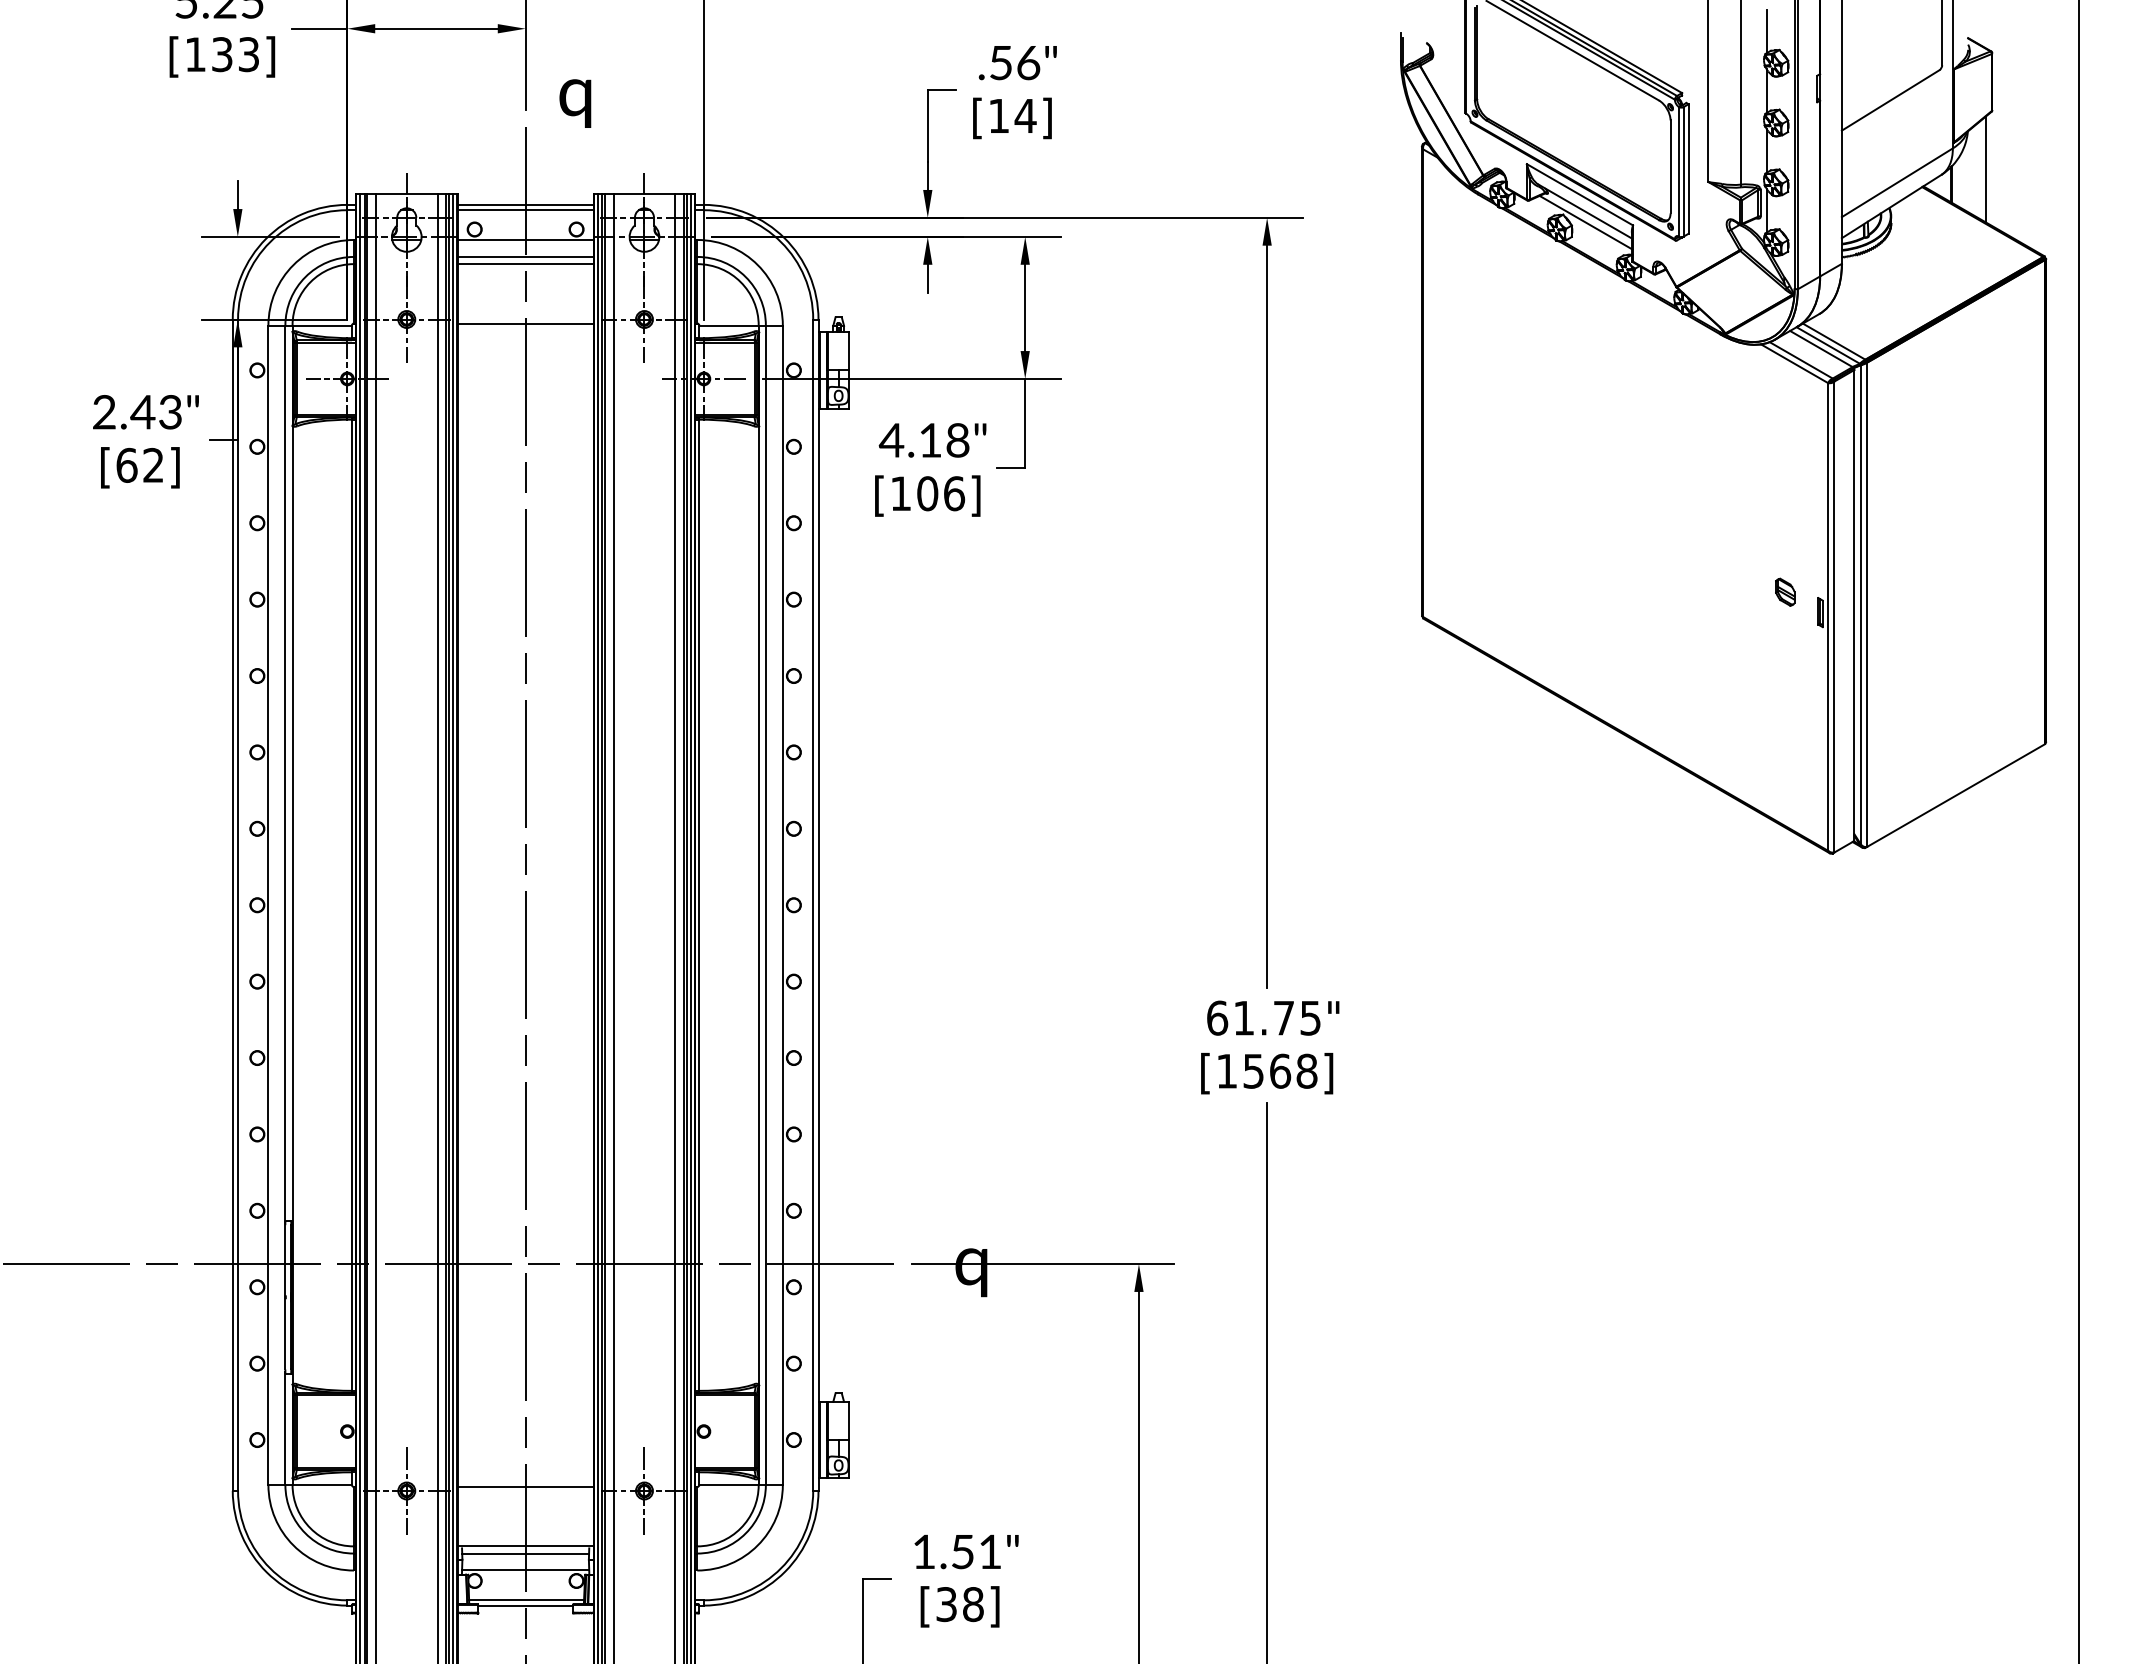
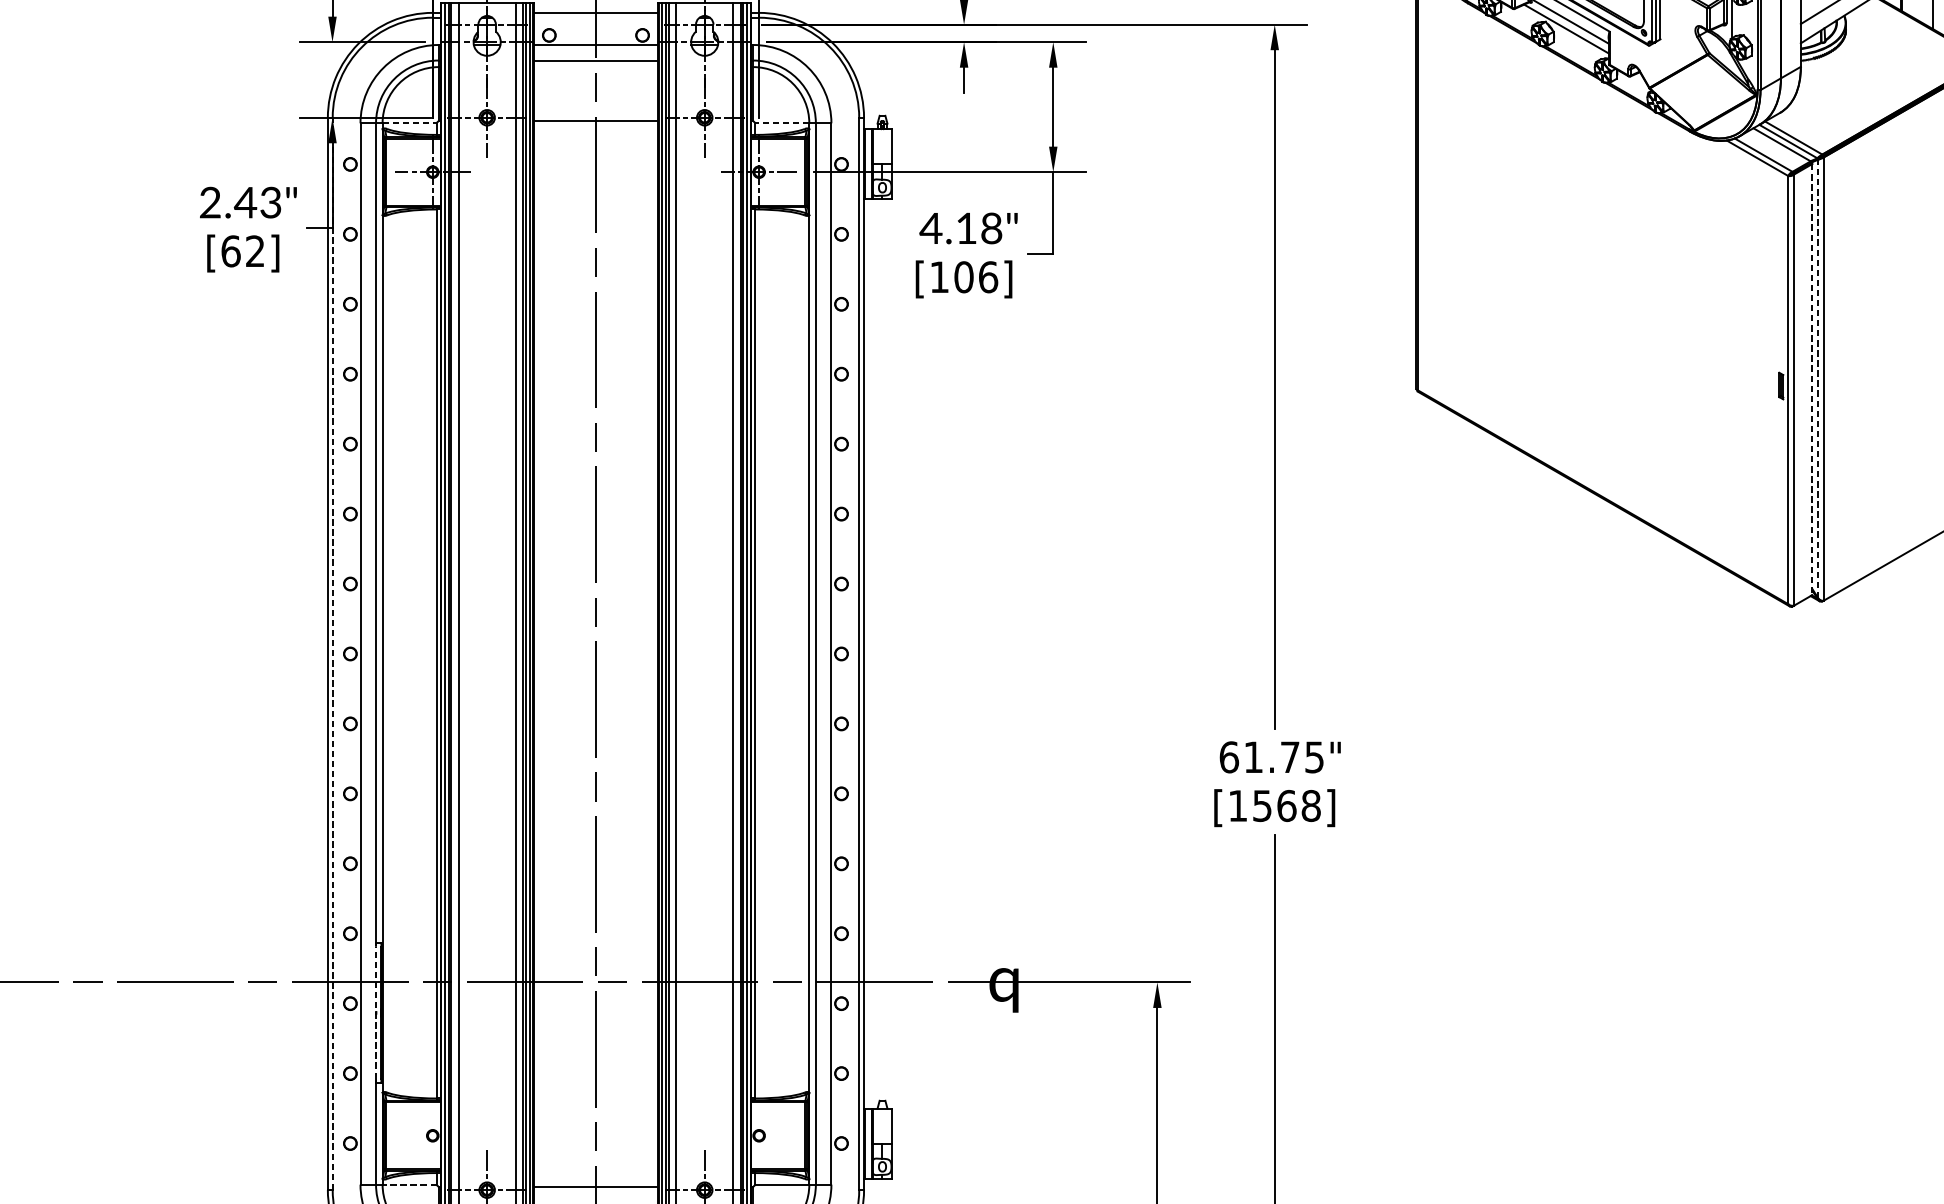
line: (525, 210) -> (595, 18), removed
line: (525, 264) -> (595, 67), removed
line: (322, 325) -> (410, 123), solid -> dashed
line: (729, 325) -> (782, 123), solid -> dashed
part: (1785, 591) -> (1749, 366), removed
line: (1860, 604) -> (1817, 378), solid -> dashed
line: (1854, 606) -> (1812, 380), solid -> dashed
line: (238, 905) -> (333, 654), solid -> dashed
line: (285, 1296) -> (376, 1012), solid -> dashed
line: (322, 1484) -> (410, 1184), solid -> dashed

